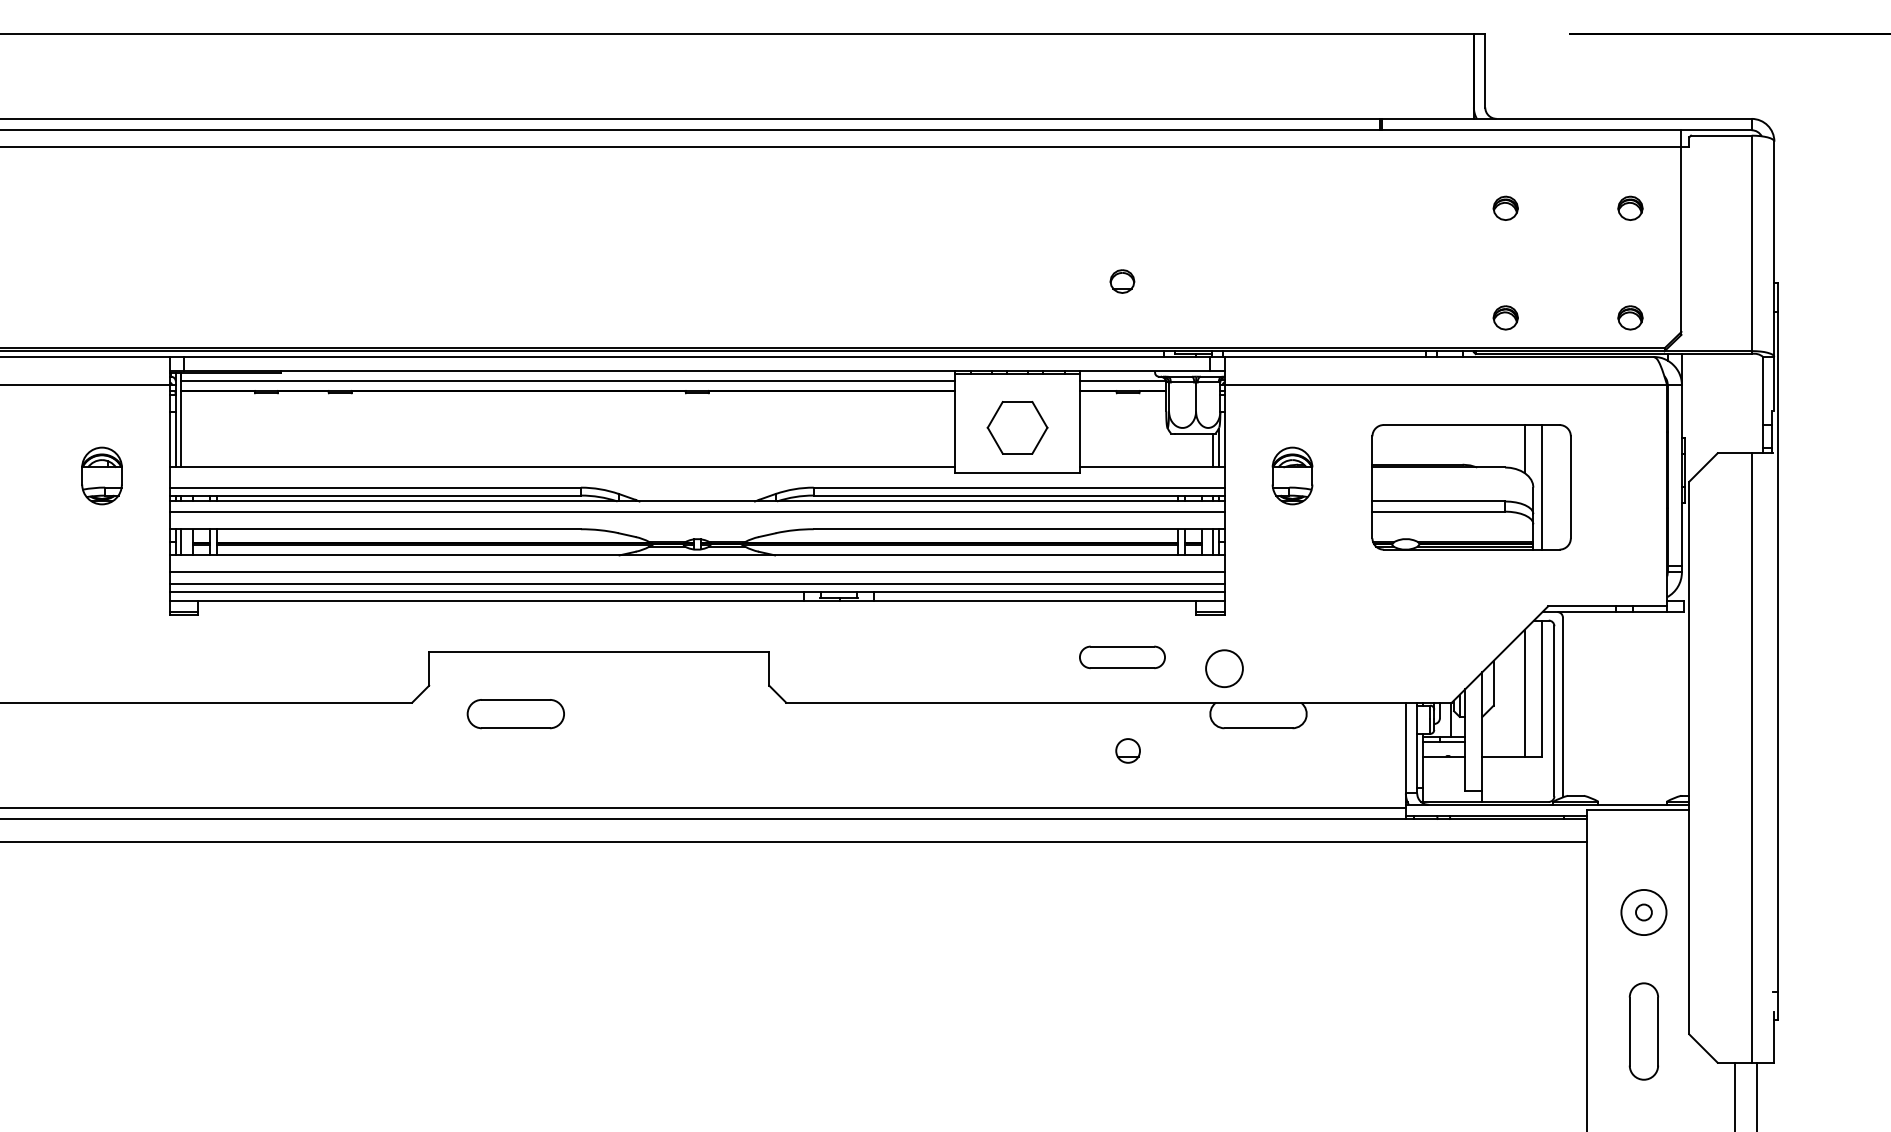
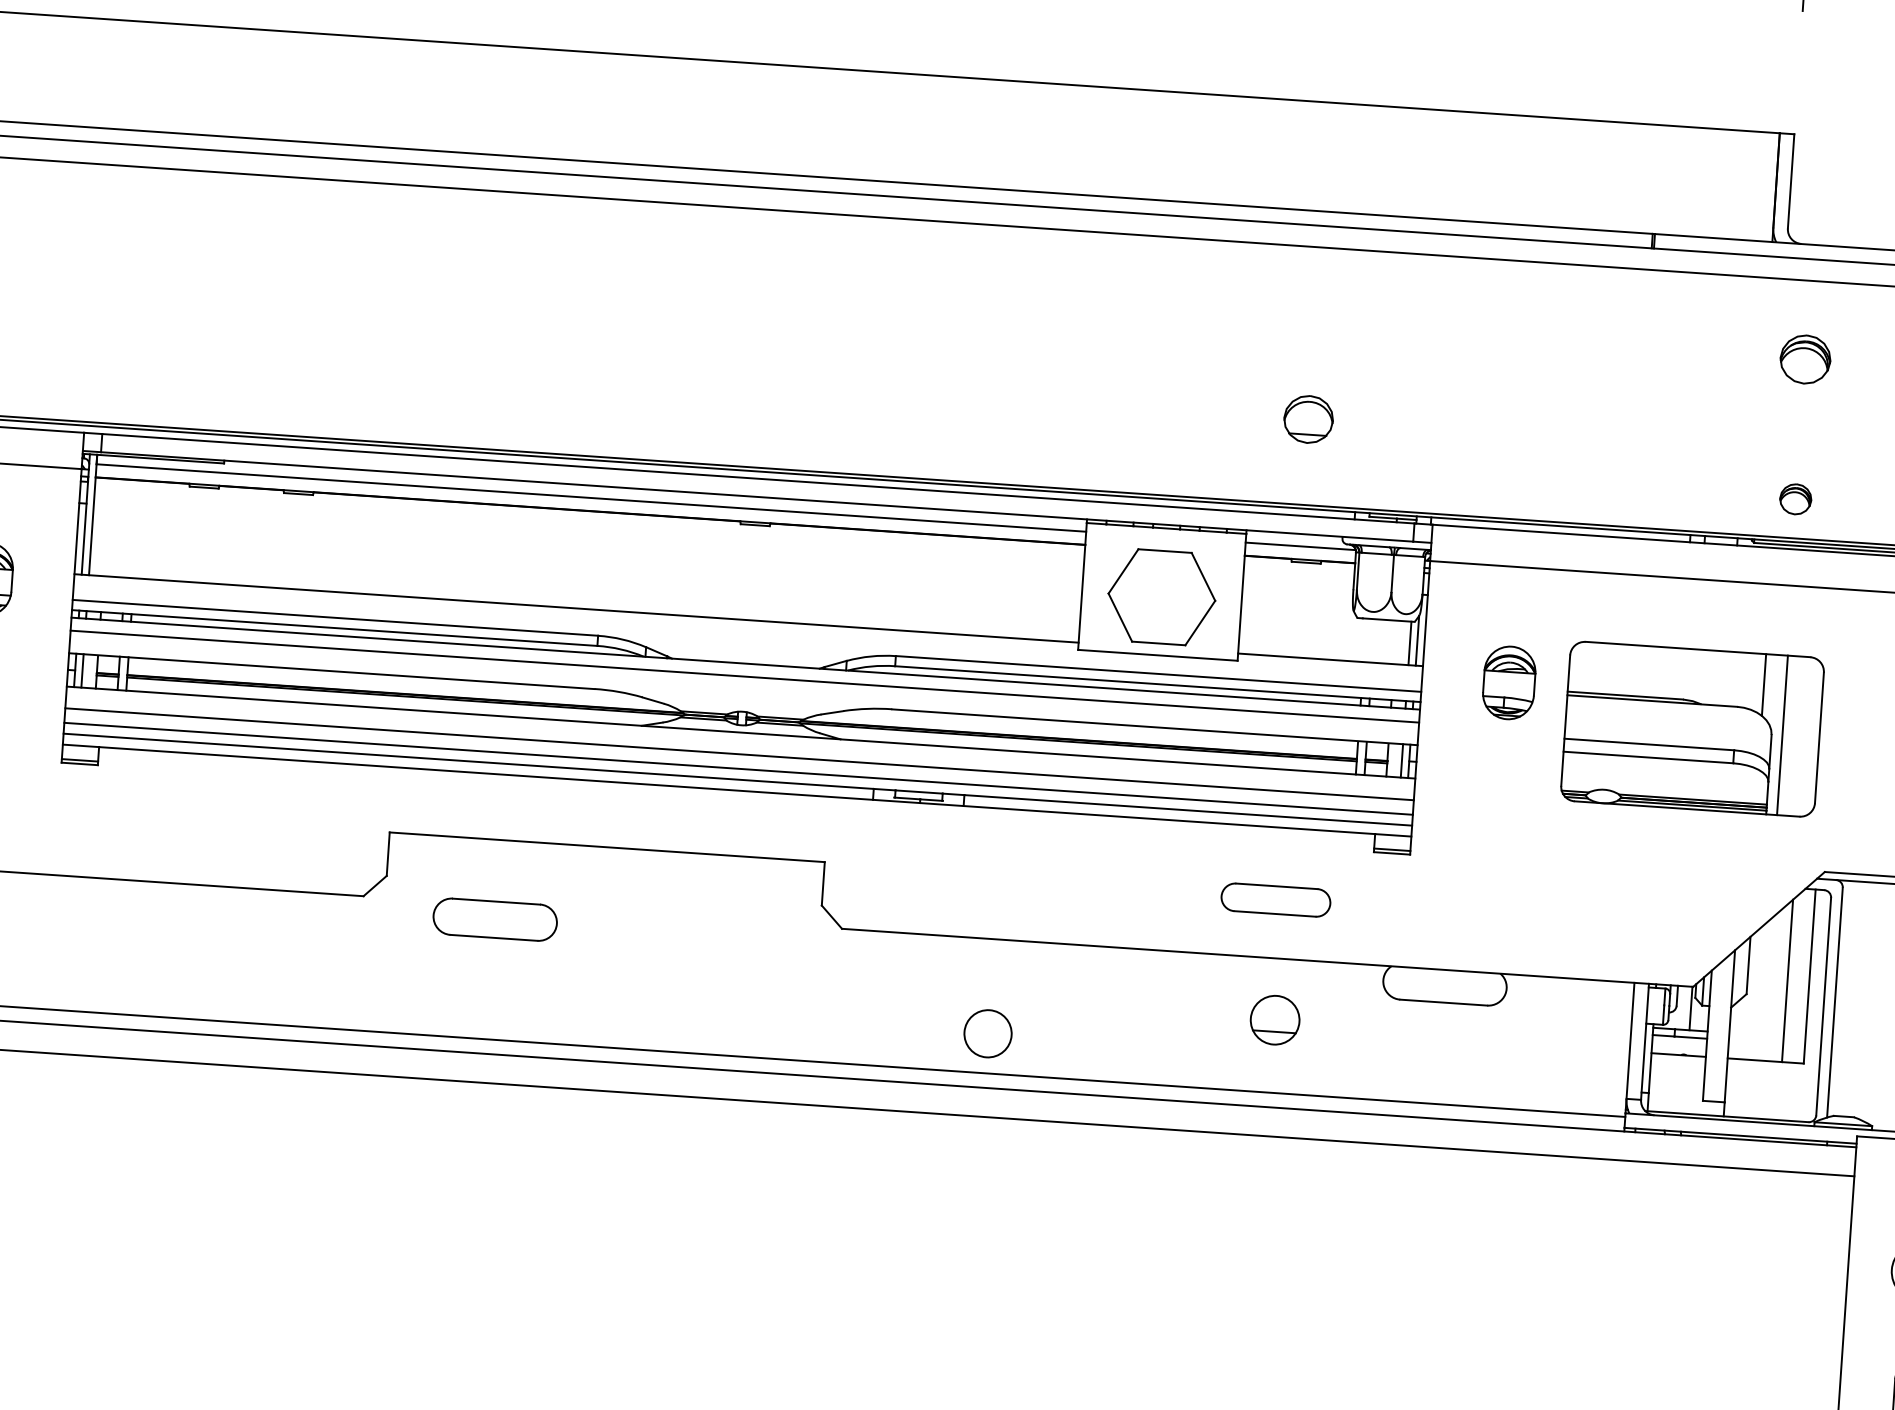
part: (1505, 207) -> (1805, 358), size x1.6
part: (1122, 281) -> (1308, 419), size x1.6
part: (1017, 427) -> (1161, 596), size x1.4
part: (1471, 487) -> (1692, 729), moved
circle: (1224, 668) -> (988, 1033), moved
part: (1127, 750) -> (1274, 1019), size x1.6

